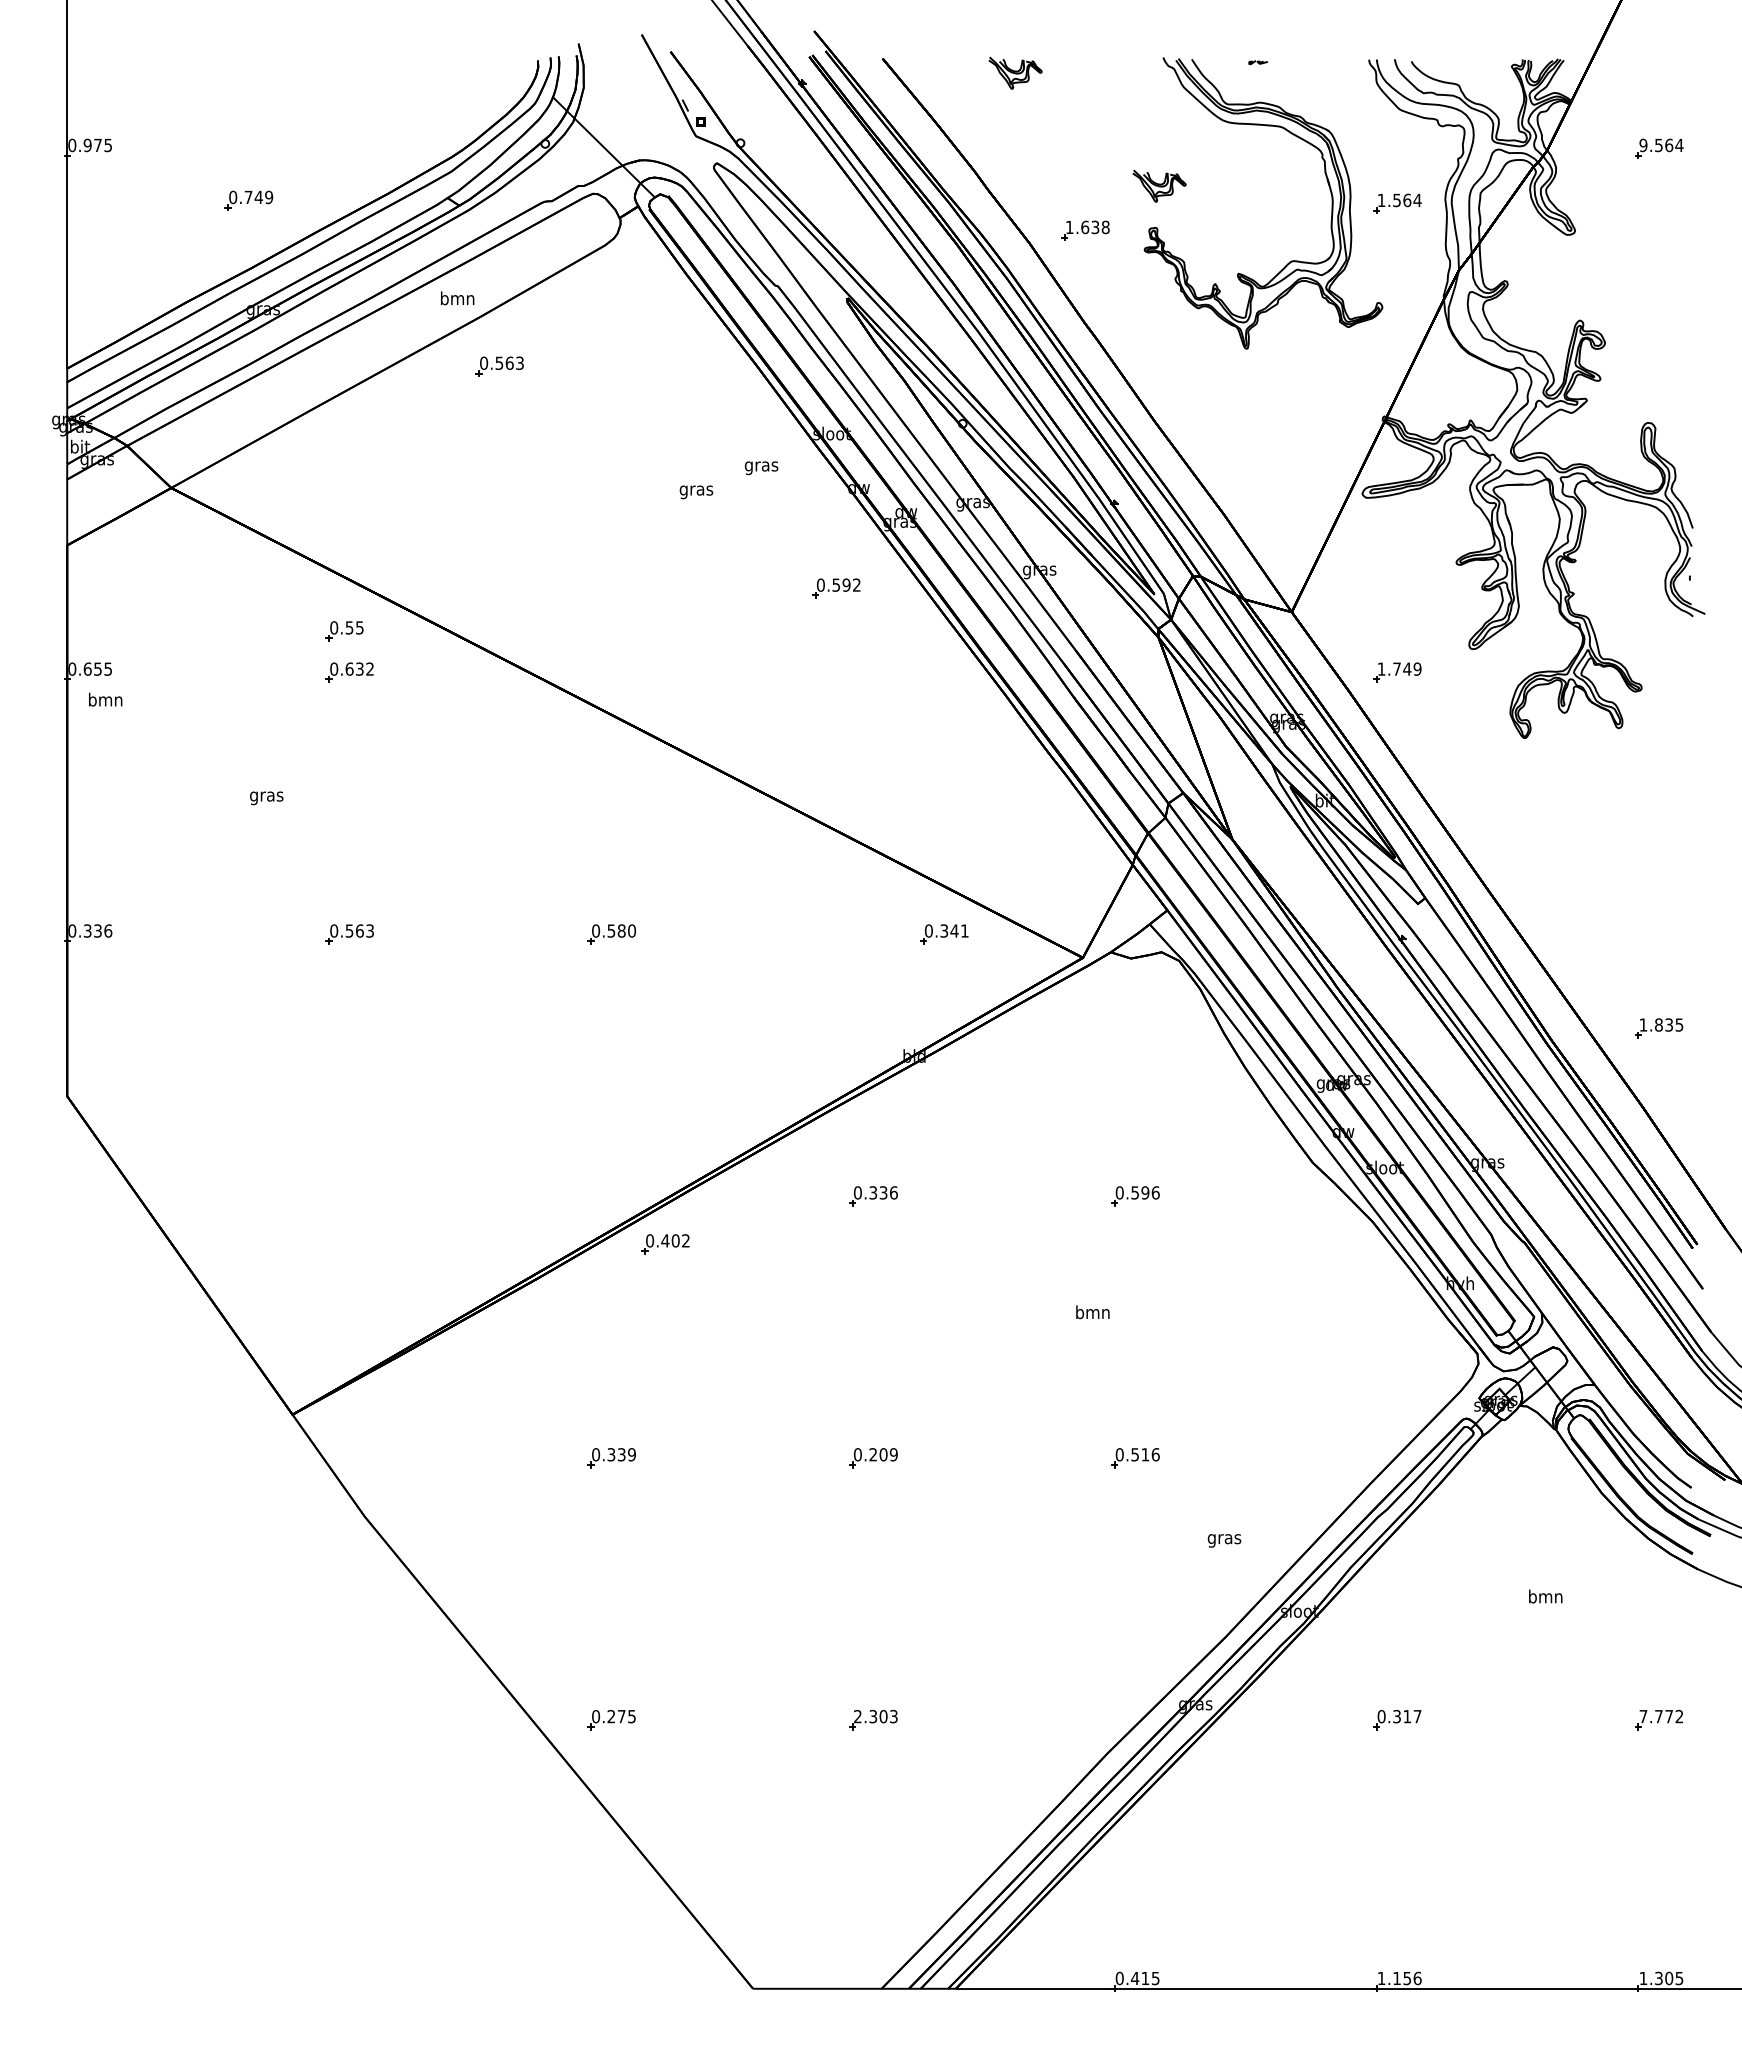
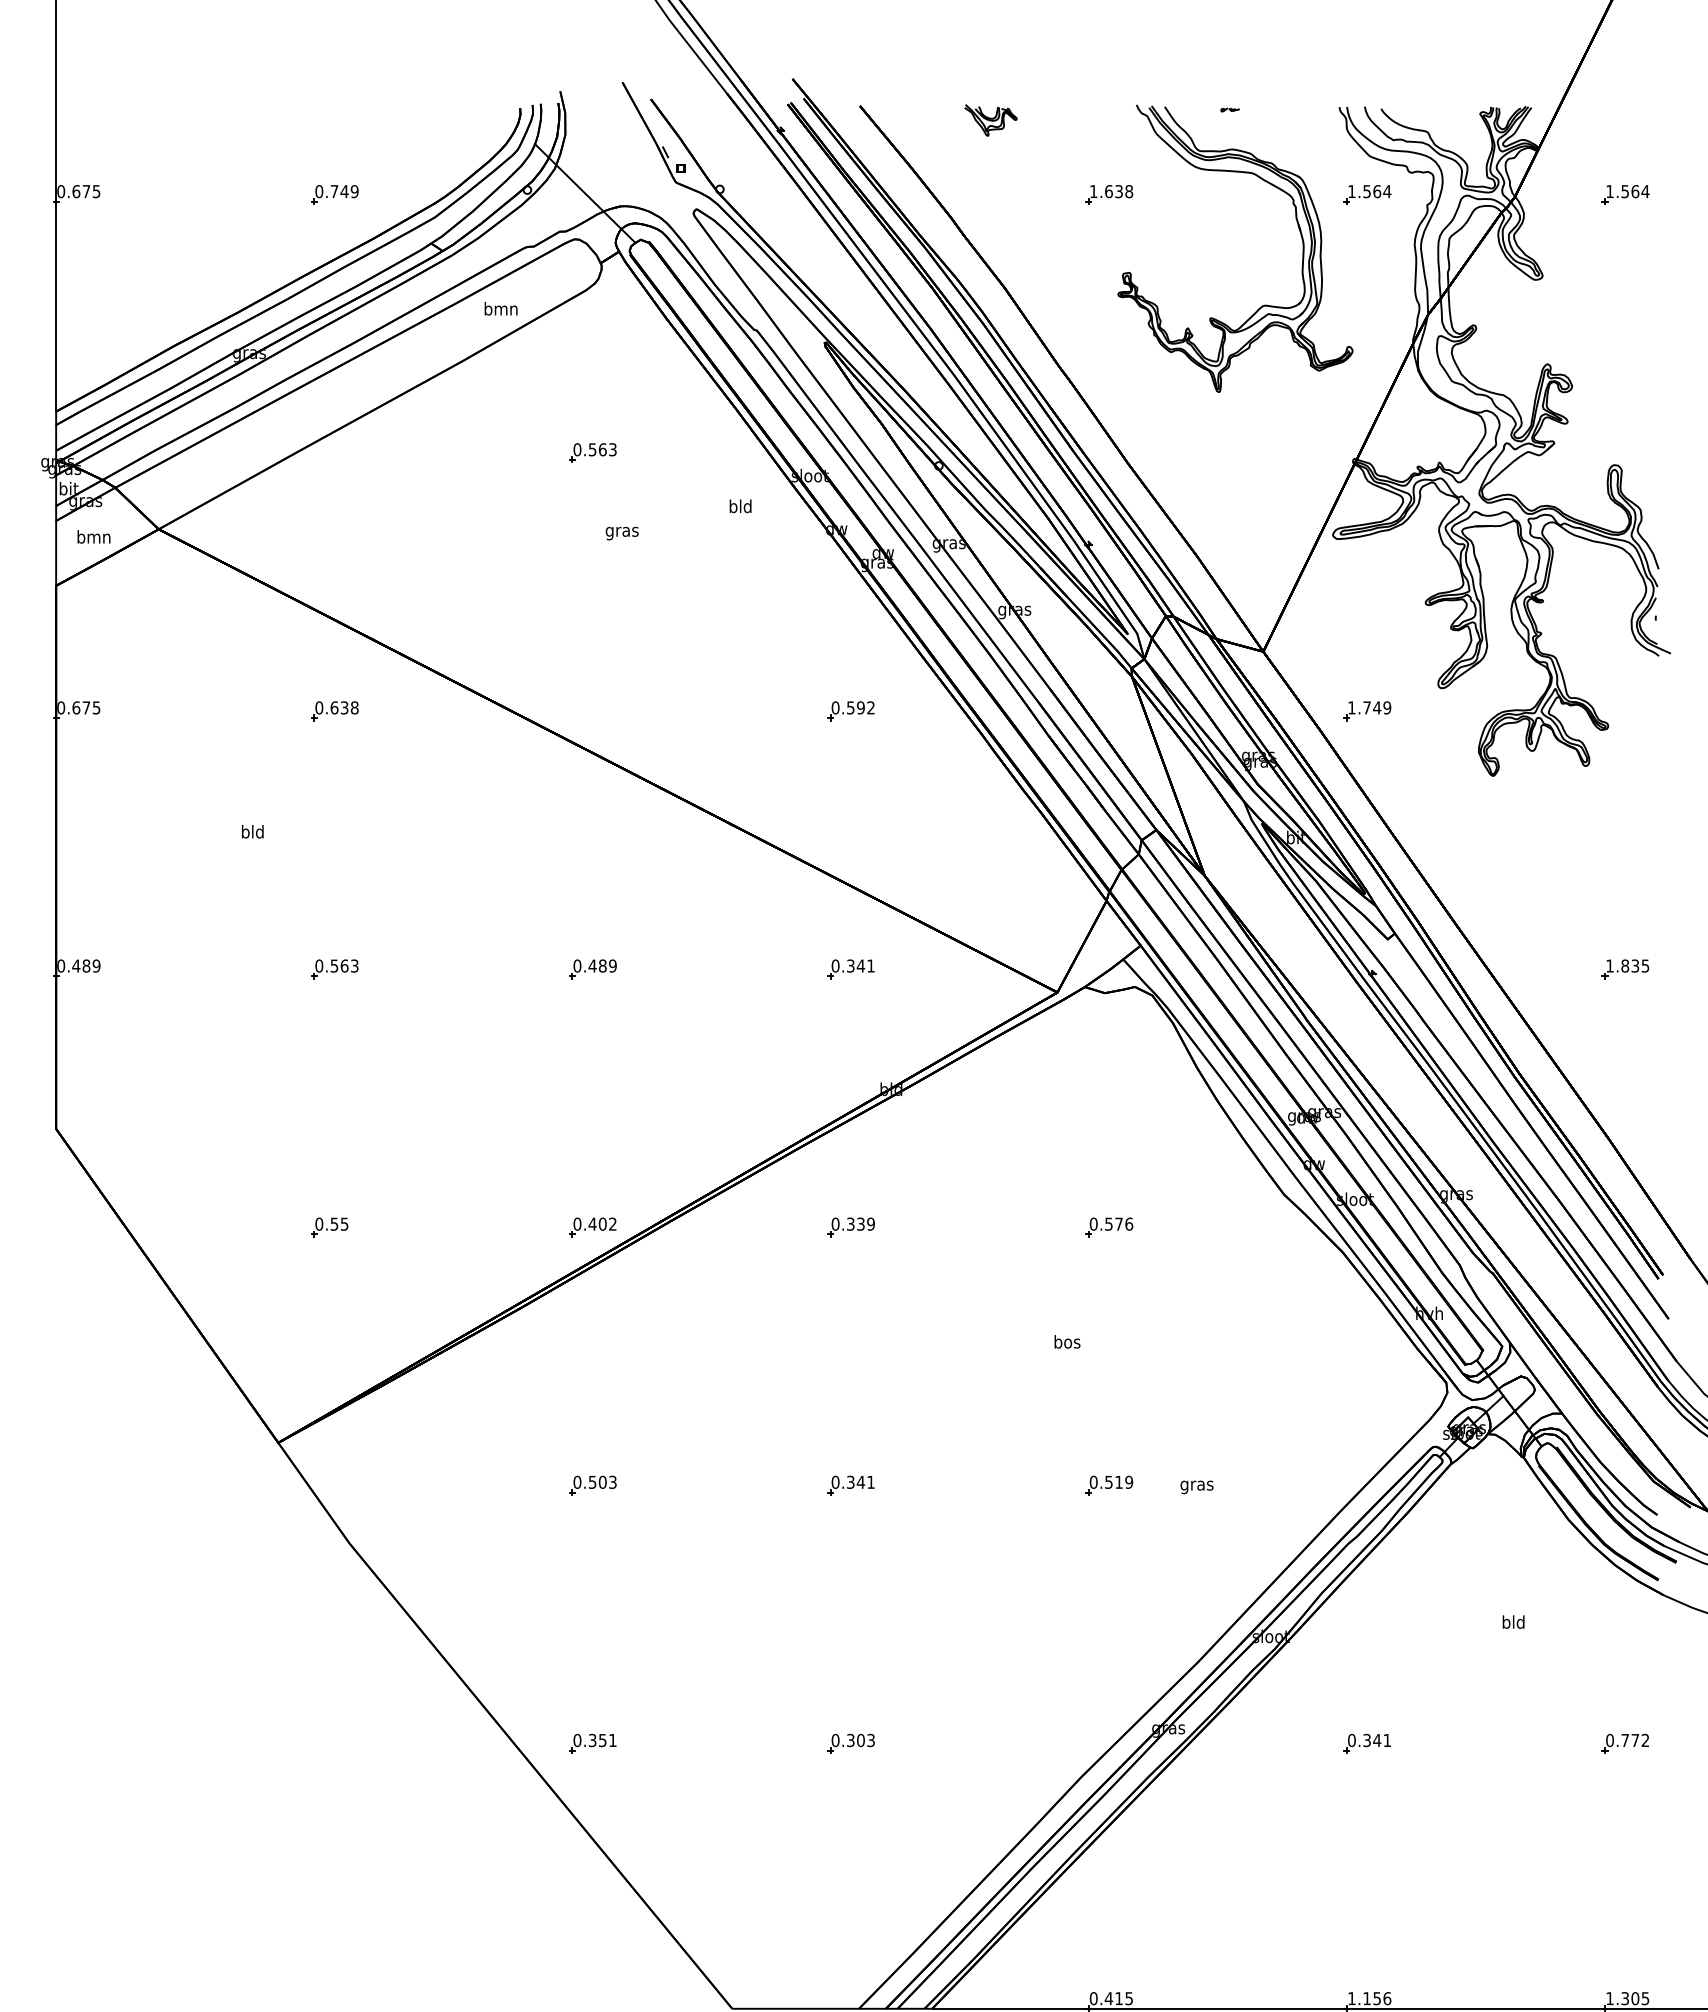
text: (87, 145) -> (76, 191), 0.975 -> 0.675
text: (1643, 145) -> (1610, 191), 9.564 -> 1.564
part: (1159, 185) -> (1132, 231), removed
part: (248, 200) -> (334, 194), moved
part: (1397, 203) -> (1367, 194), moved
part: (1085, 230) -> (1109, 194), moved
text: (457, 298) -> (501, 308), moved
part: (499, 366) -> (592, 452), moved
text: (761, 466) -> (740, 508), gras -> bld
text: (696, 492) -> (622, 533), moved
part: (836, 588) -> (850, 711), moved
part: (344, 631) -> (329, 1227), moved
text: (97, 668) -> (86, 707), 0.655 -> 0.675
text: (370, 668) -> (355, 707), 0.632 -> 0.638
text: (105, 699) -> (93, 536), moved
text: (266, 796) -> (252, 833), gras -> bld
text: (97, 930) -> (86, 965), 0.336 -> 0.489
text: (621, 930) -> (602, 965), 0.580 -> 0.489
part: (944, 934) -> (850, 969), moved
part: (1659, 1028) -> (1625, 969), moved
text: (893, 1192) -> (870, 1223), 0.336 -> 0.339
text: (1145, 1192) -> (1119, 1223), 0.596 -> 0.576
part: (665, 1244) -> (592, 1227), moved
text: (1092, 1312) -> (1066, 1342), bmn -> bos
text: (621, 1454) -> (602, 1482), 0.339 -> 0.503
text: (883, 1454) -> (860, 1482), 0.209 -> 0.341
text: (1155, 1454) -> (1128, 1482), 0.516 -> 0.519
text: (1224, 1540) -> (1196, 1487), moved
text: (1545, 1596) -> (1513, 1622), bmn -> bld
text: (621, 1716) -> (602, 1740), 0.275 -> 0.351
text: (857, 1716) -> (835, 1740), 2.303 -> 0.303
text: (1412, 1716) -> (1382, 1740), 0.317 -> 0.341
text: (1643, 1716) -> (1610, 1740), 7.772 -> 0.772

